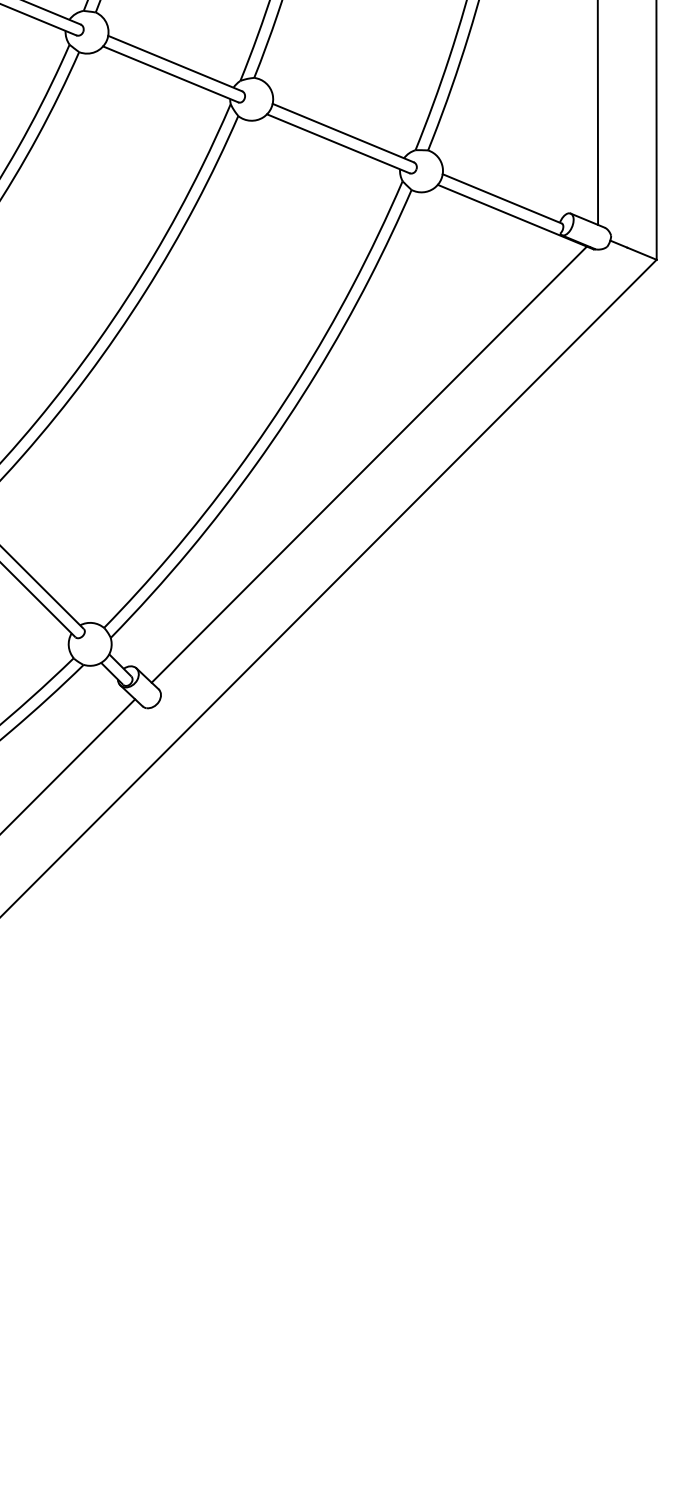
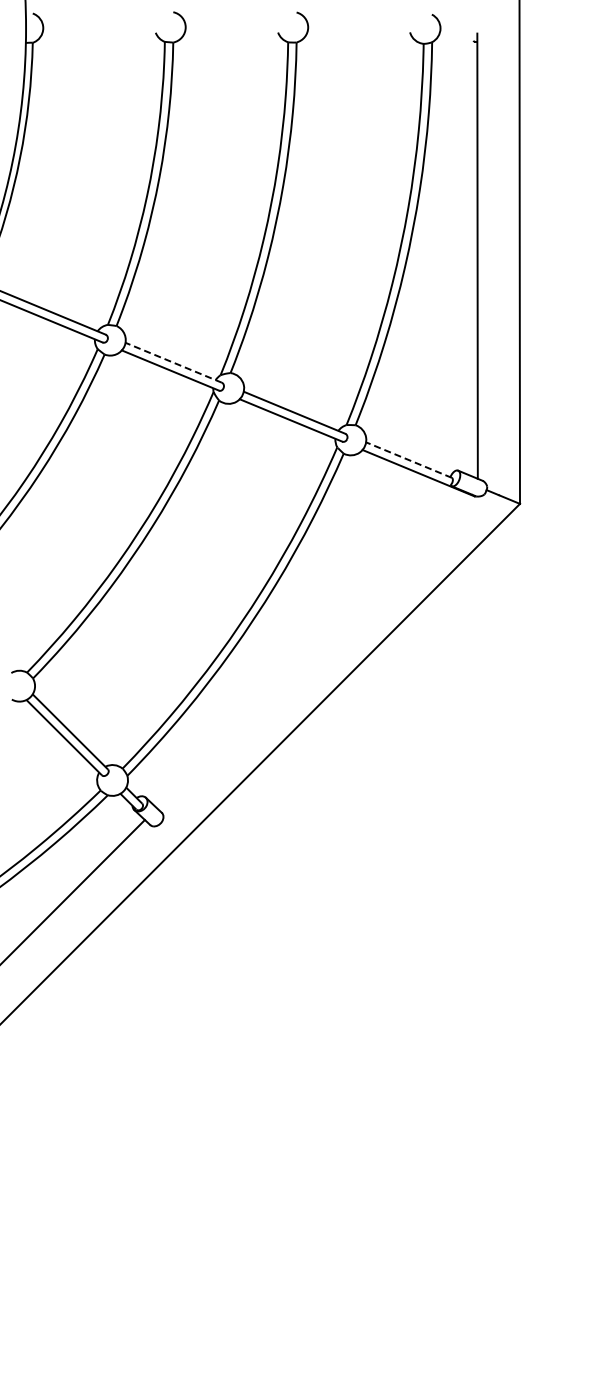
line: (174, 63) -> (173, 362), solid -> dashed
line: (501, 198) -> (408, 459), solid -> dashed
line: (368, 465) -> (312, 651), removed

